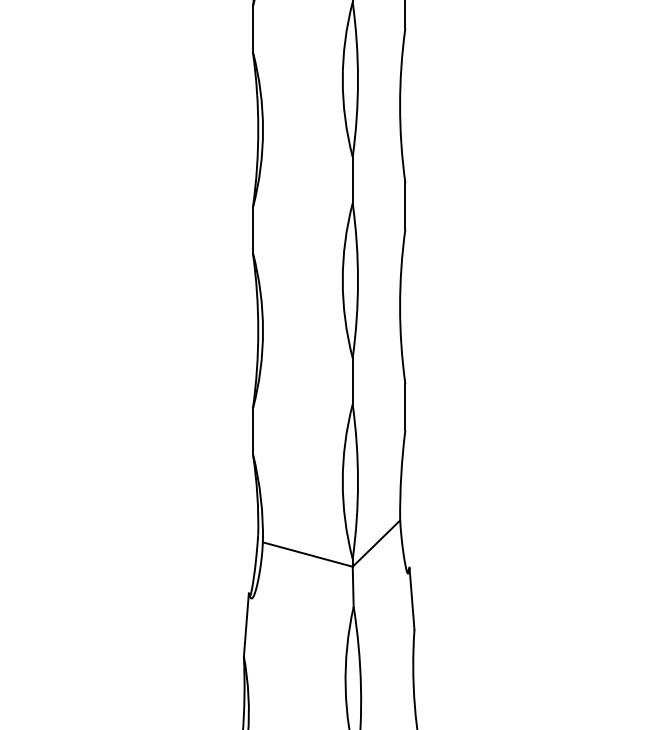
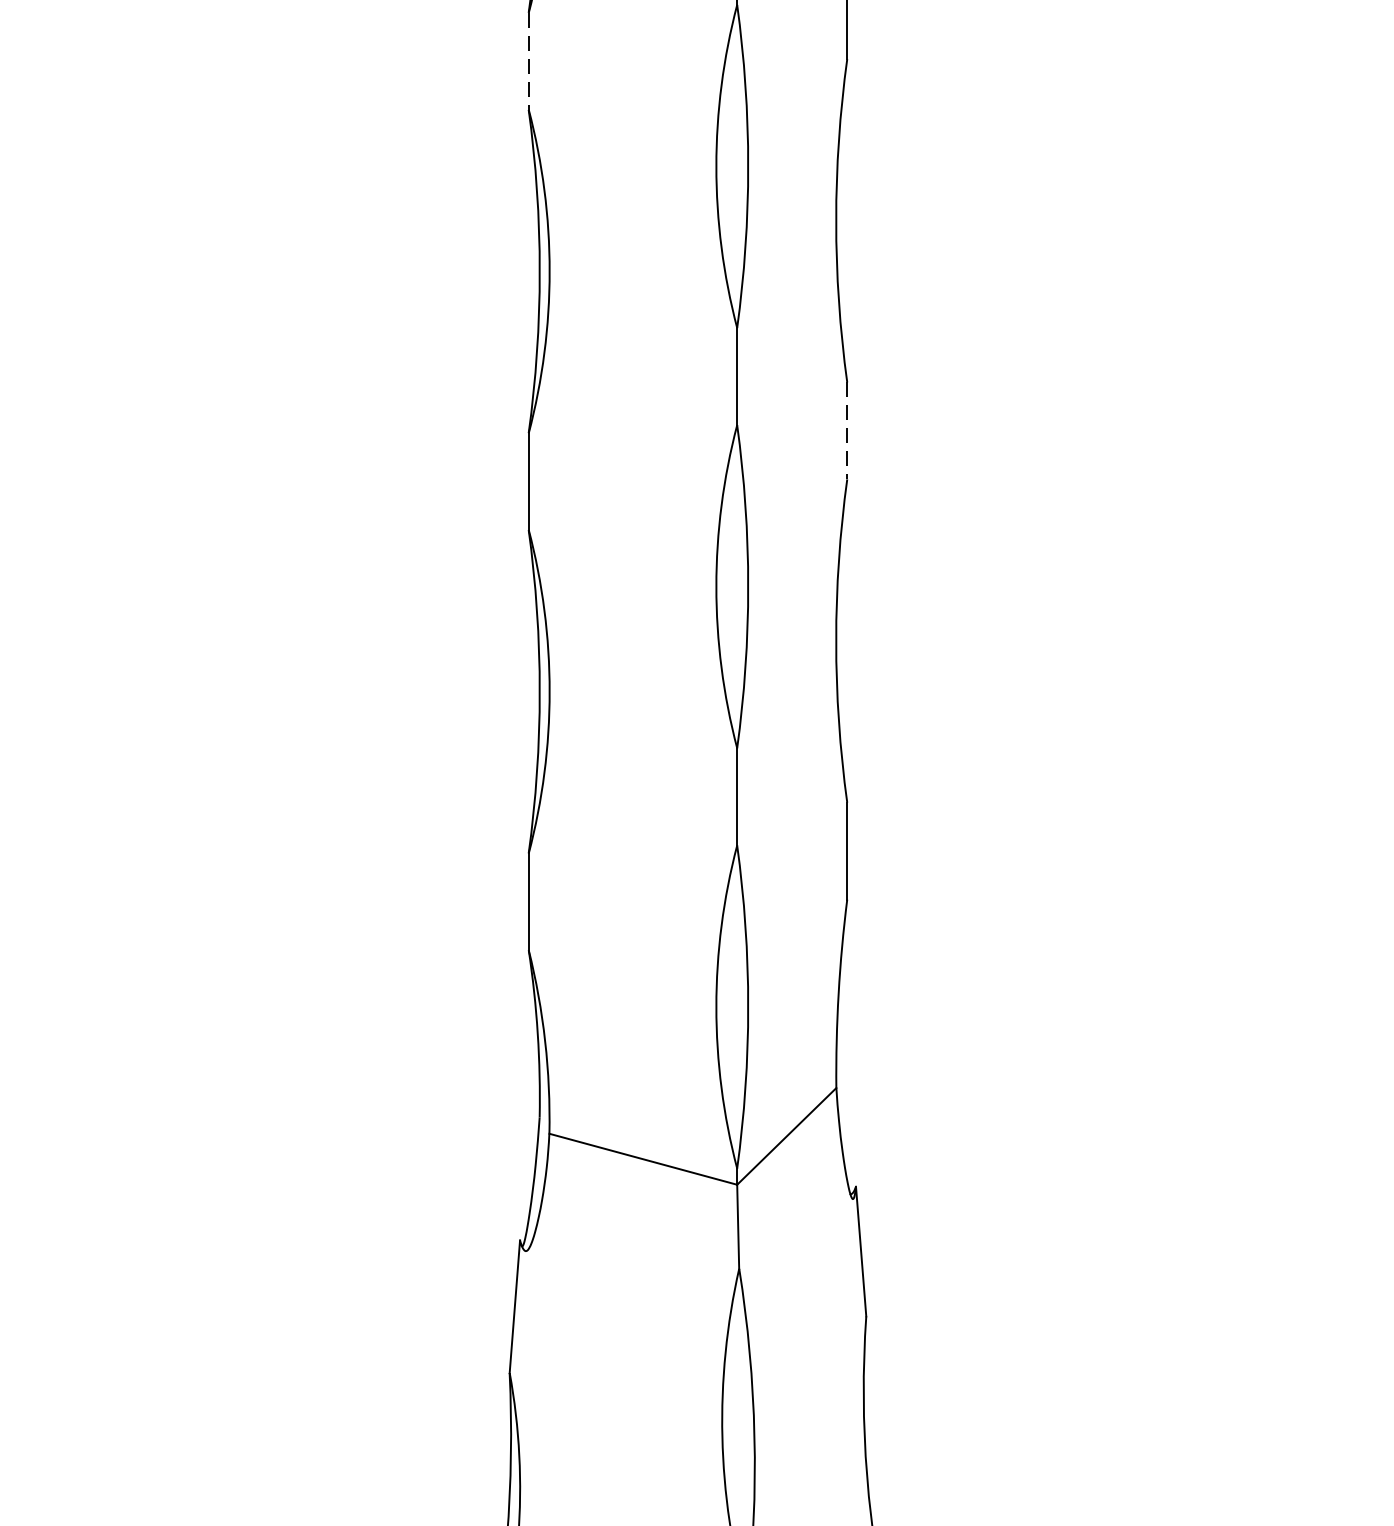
line: (253, 29) -> (529, 61), solid -> dashed
line: (405, 206) -> (847, 431), solid -> dashed

